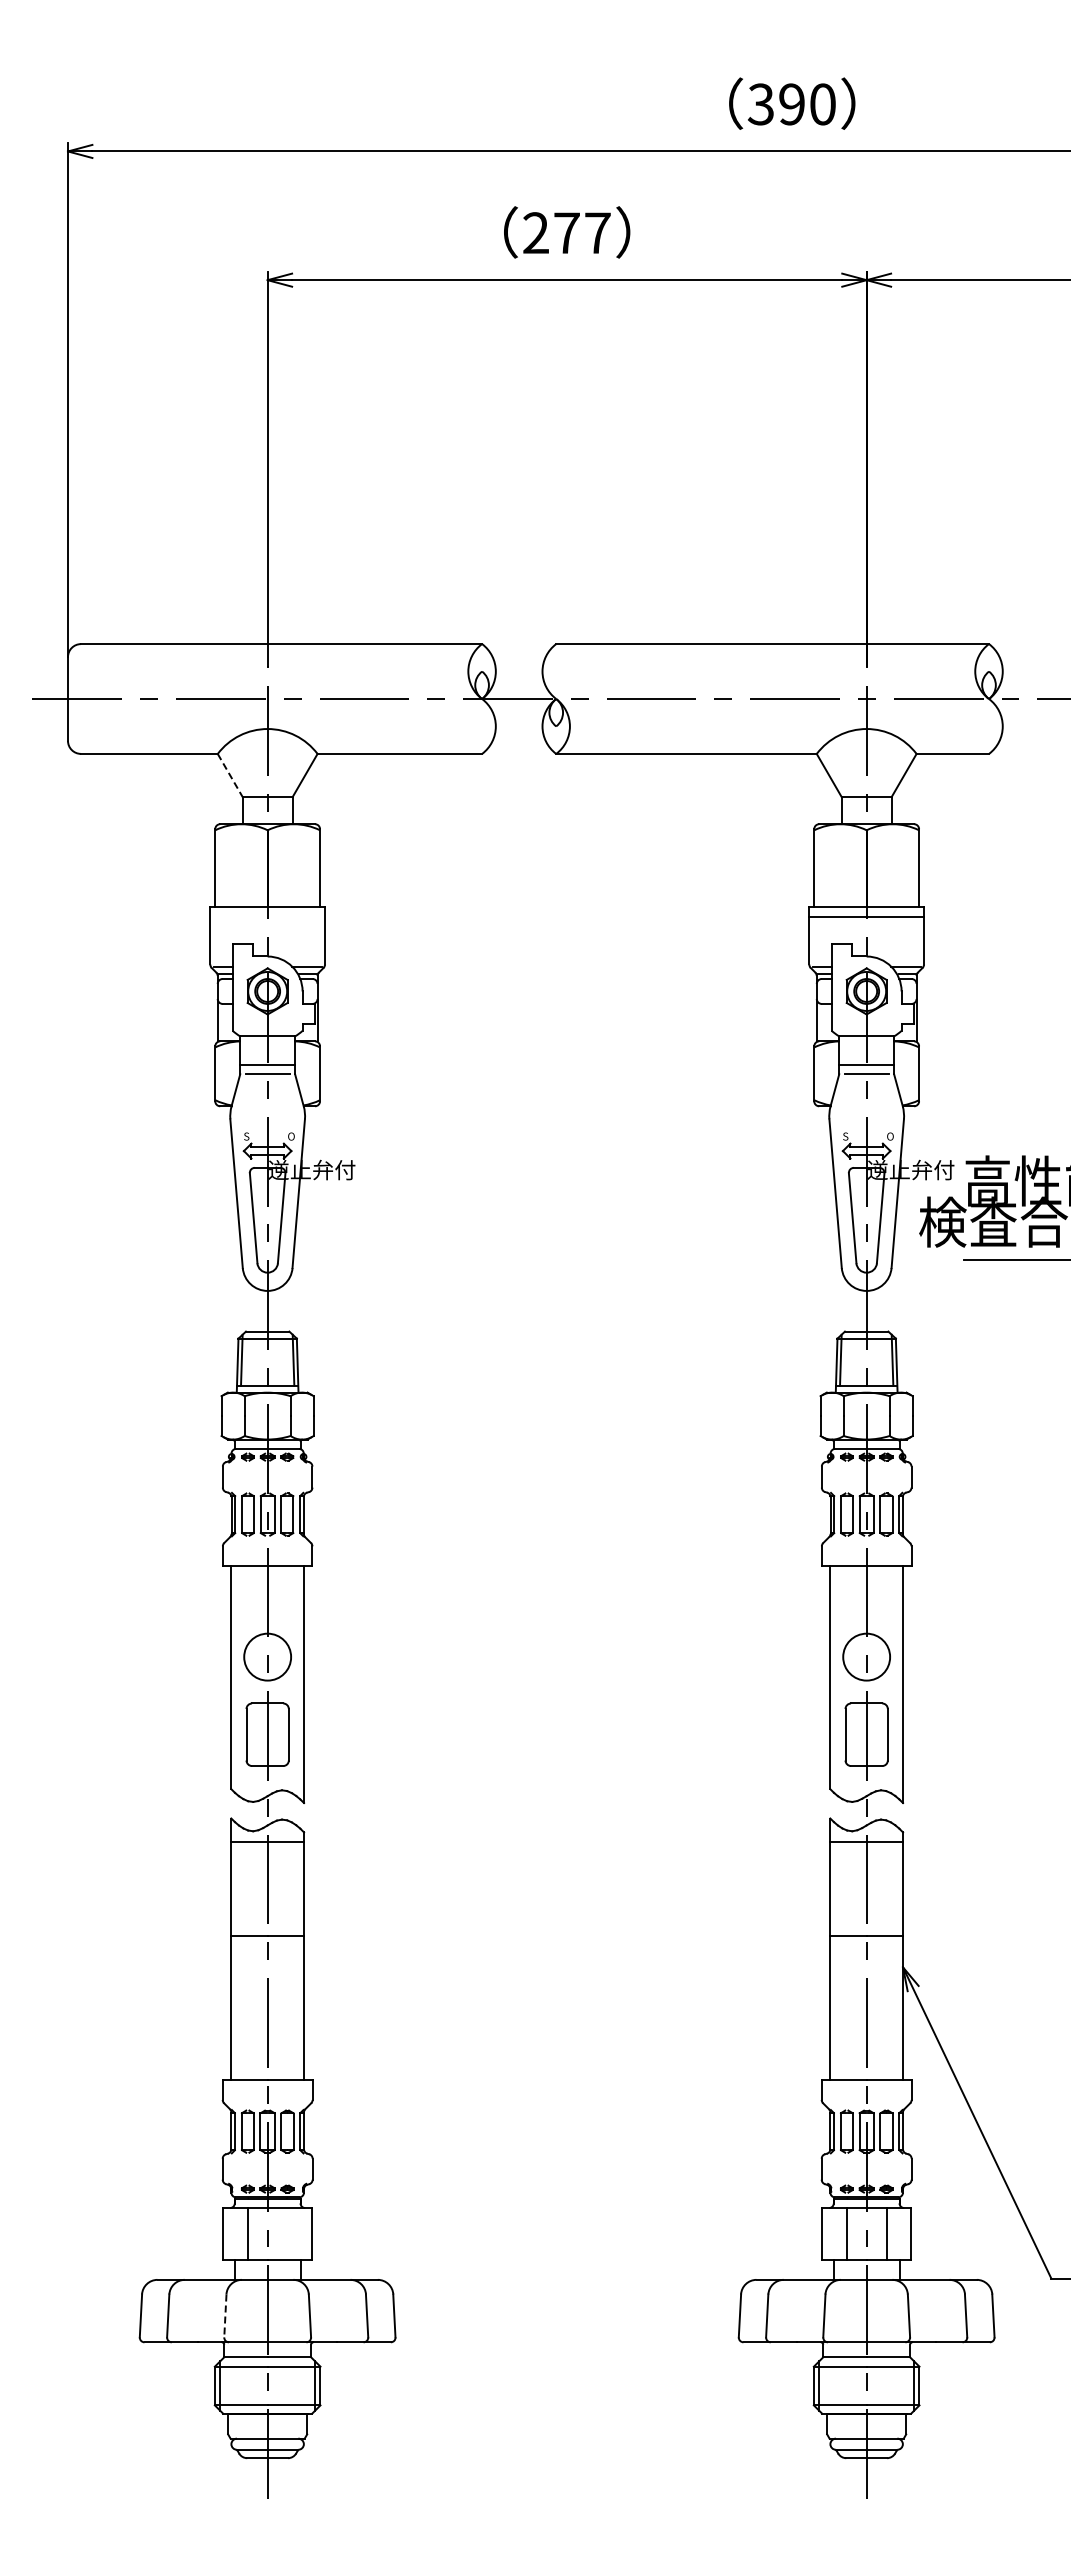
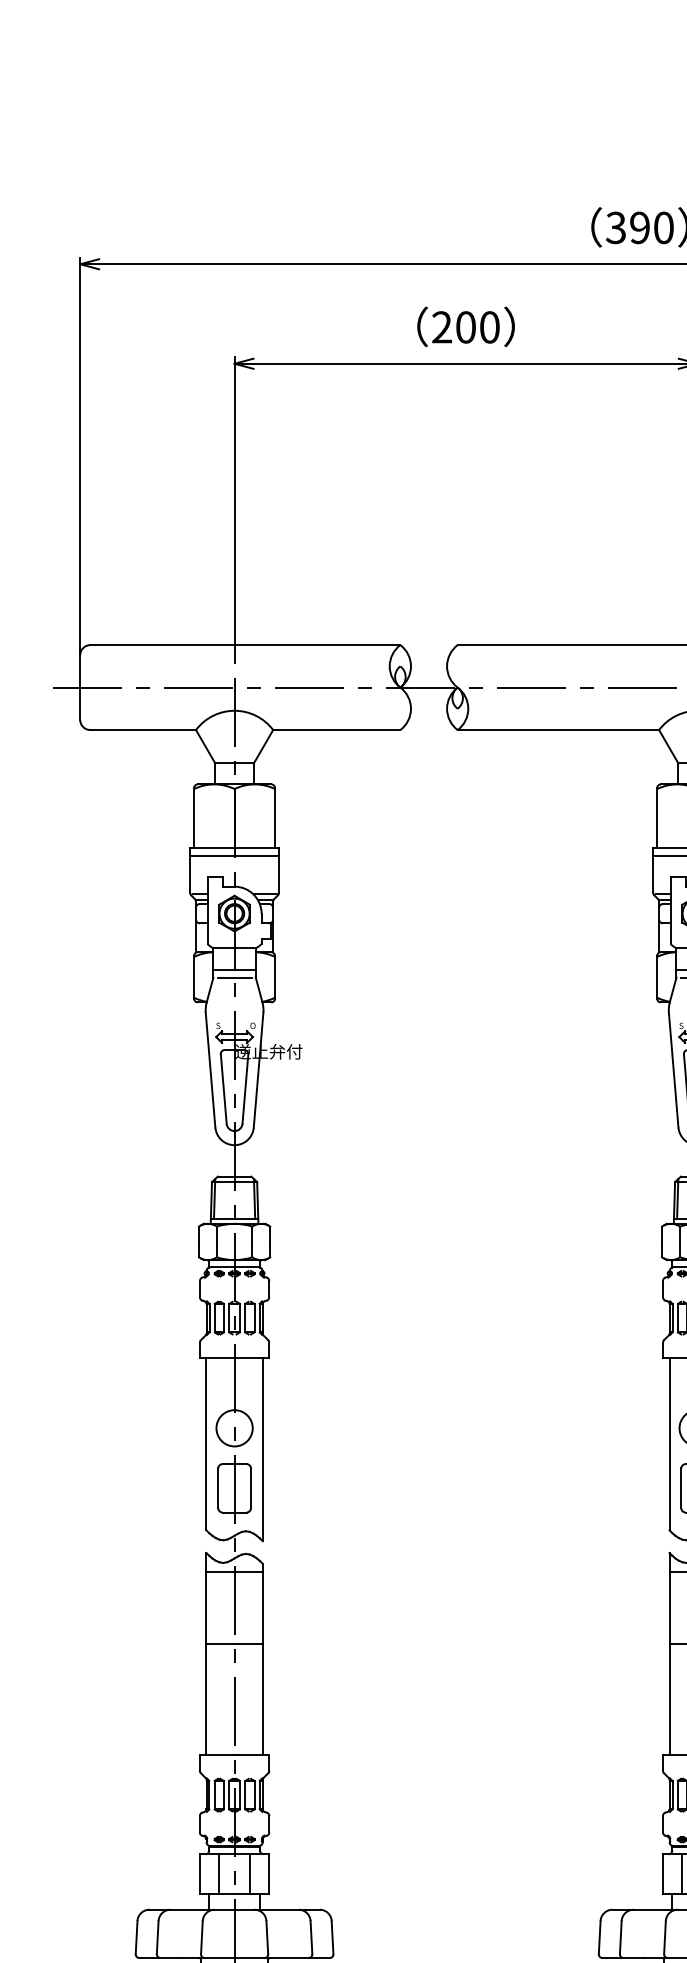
text: (582, 233) -> (477, 327), 277 -> 200
line: (230, 775) -> (205, 746), dashed -> solid
line: (267, 916) -> (234, 855), added
line: (287, 2233) -> (249, 1873), added
line: (225, 2316) -> (201, 1938), dashed -> solid

